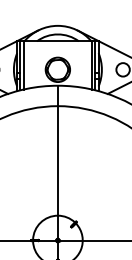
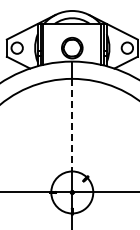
line: (58, 161) -> (72, 125), solid -> dashed

